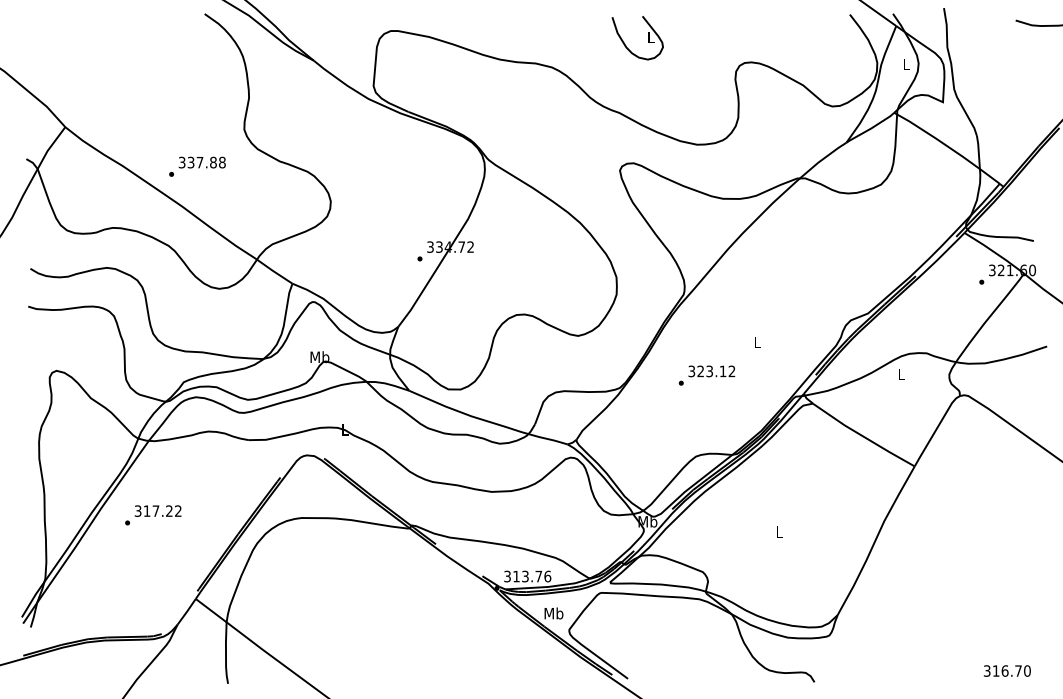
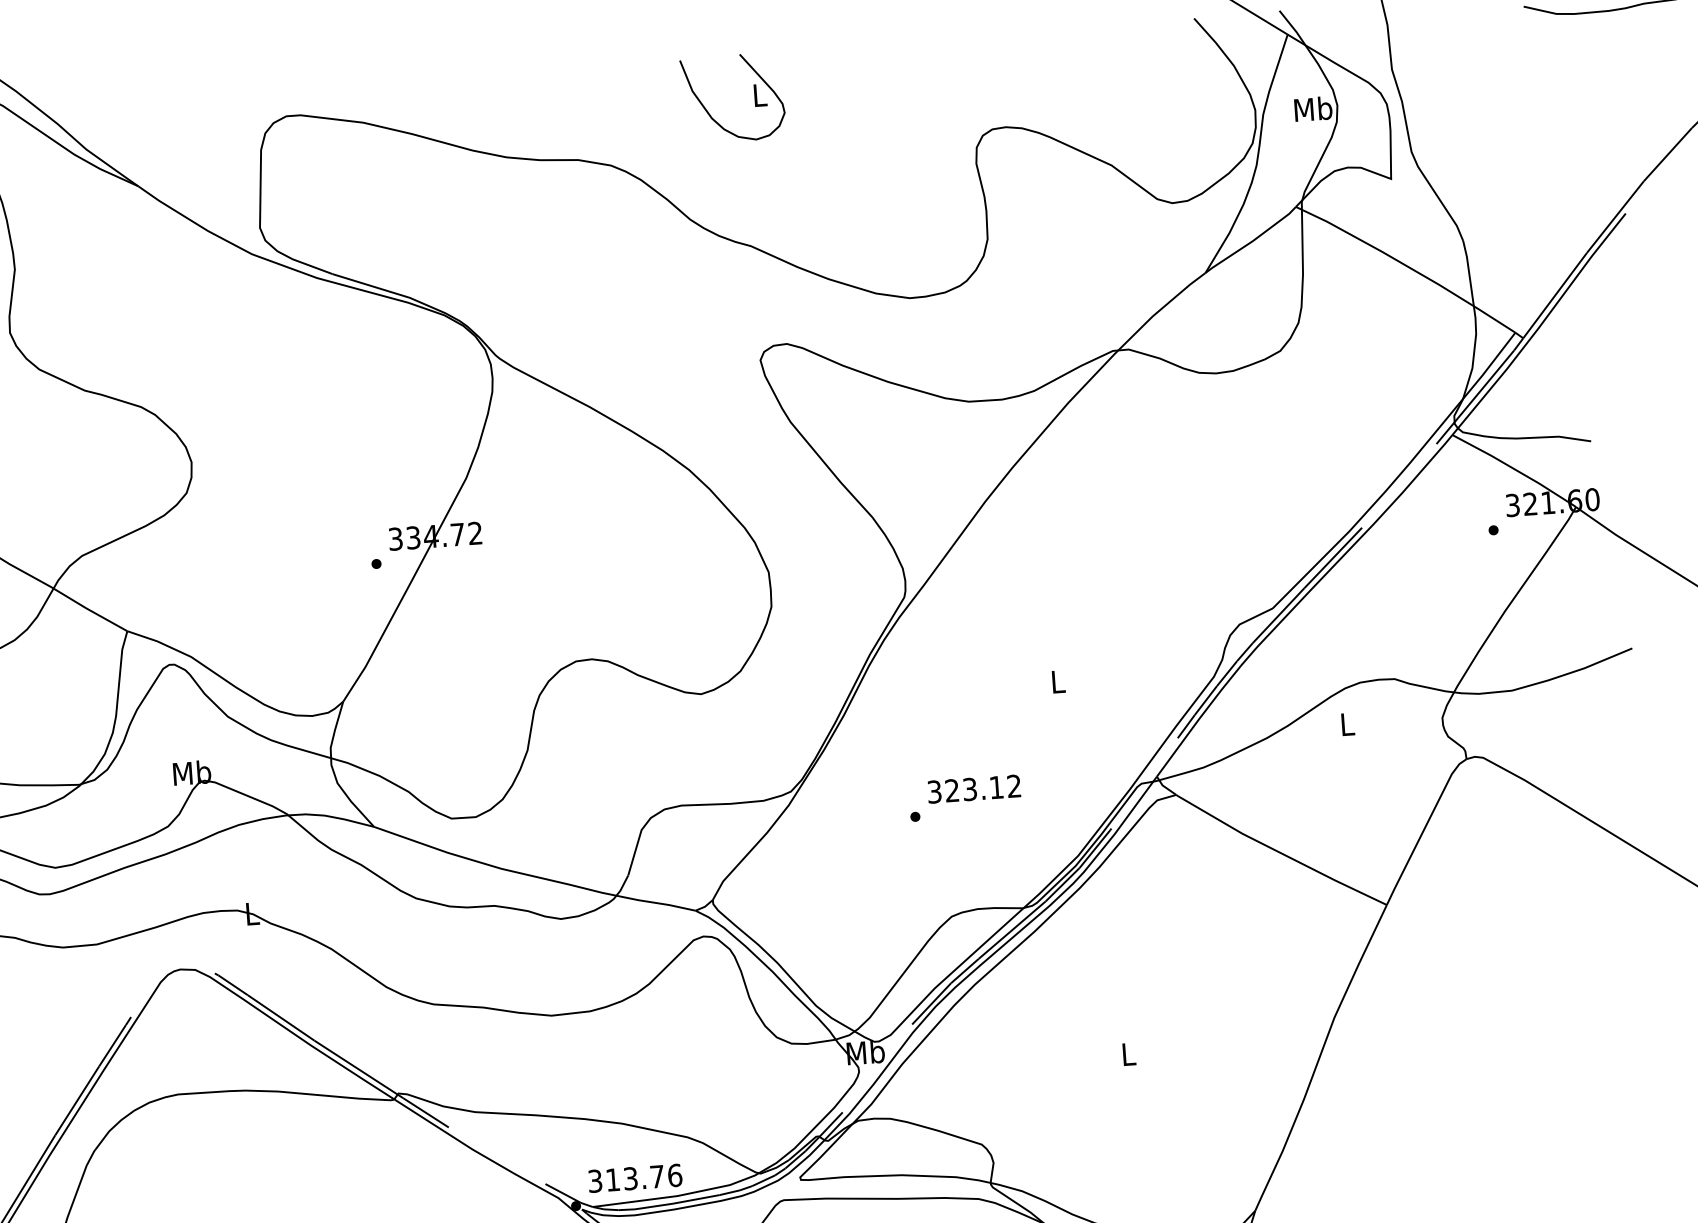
part: (648, 38) -> (754, 97), moved
text: (906, 64) -> (1313, 109), L -> Mb
text: (706, 375) -> (964, 797), moved

